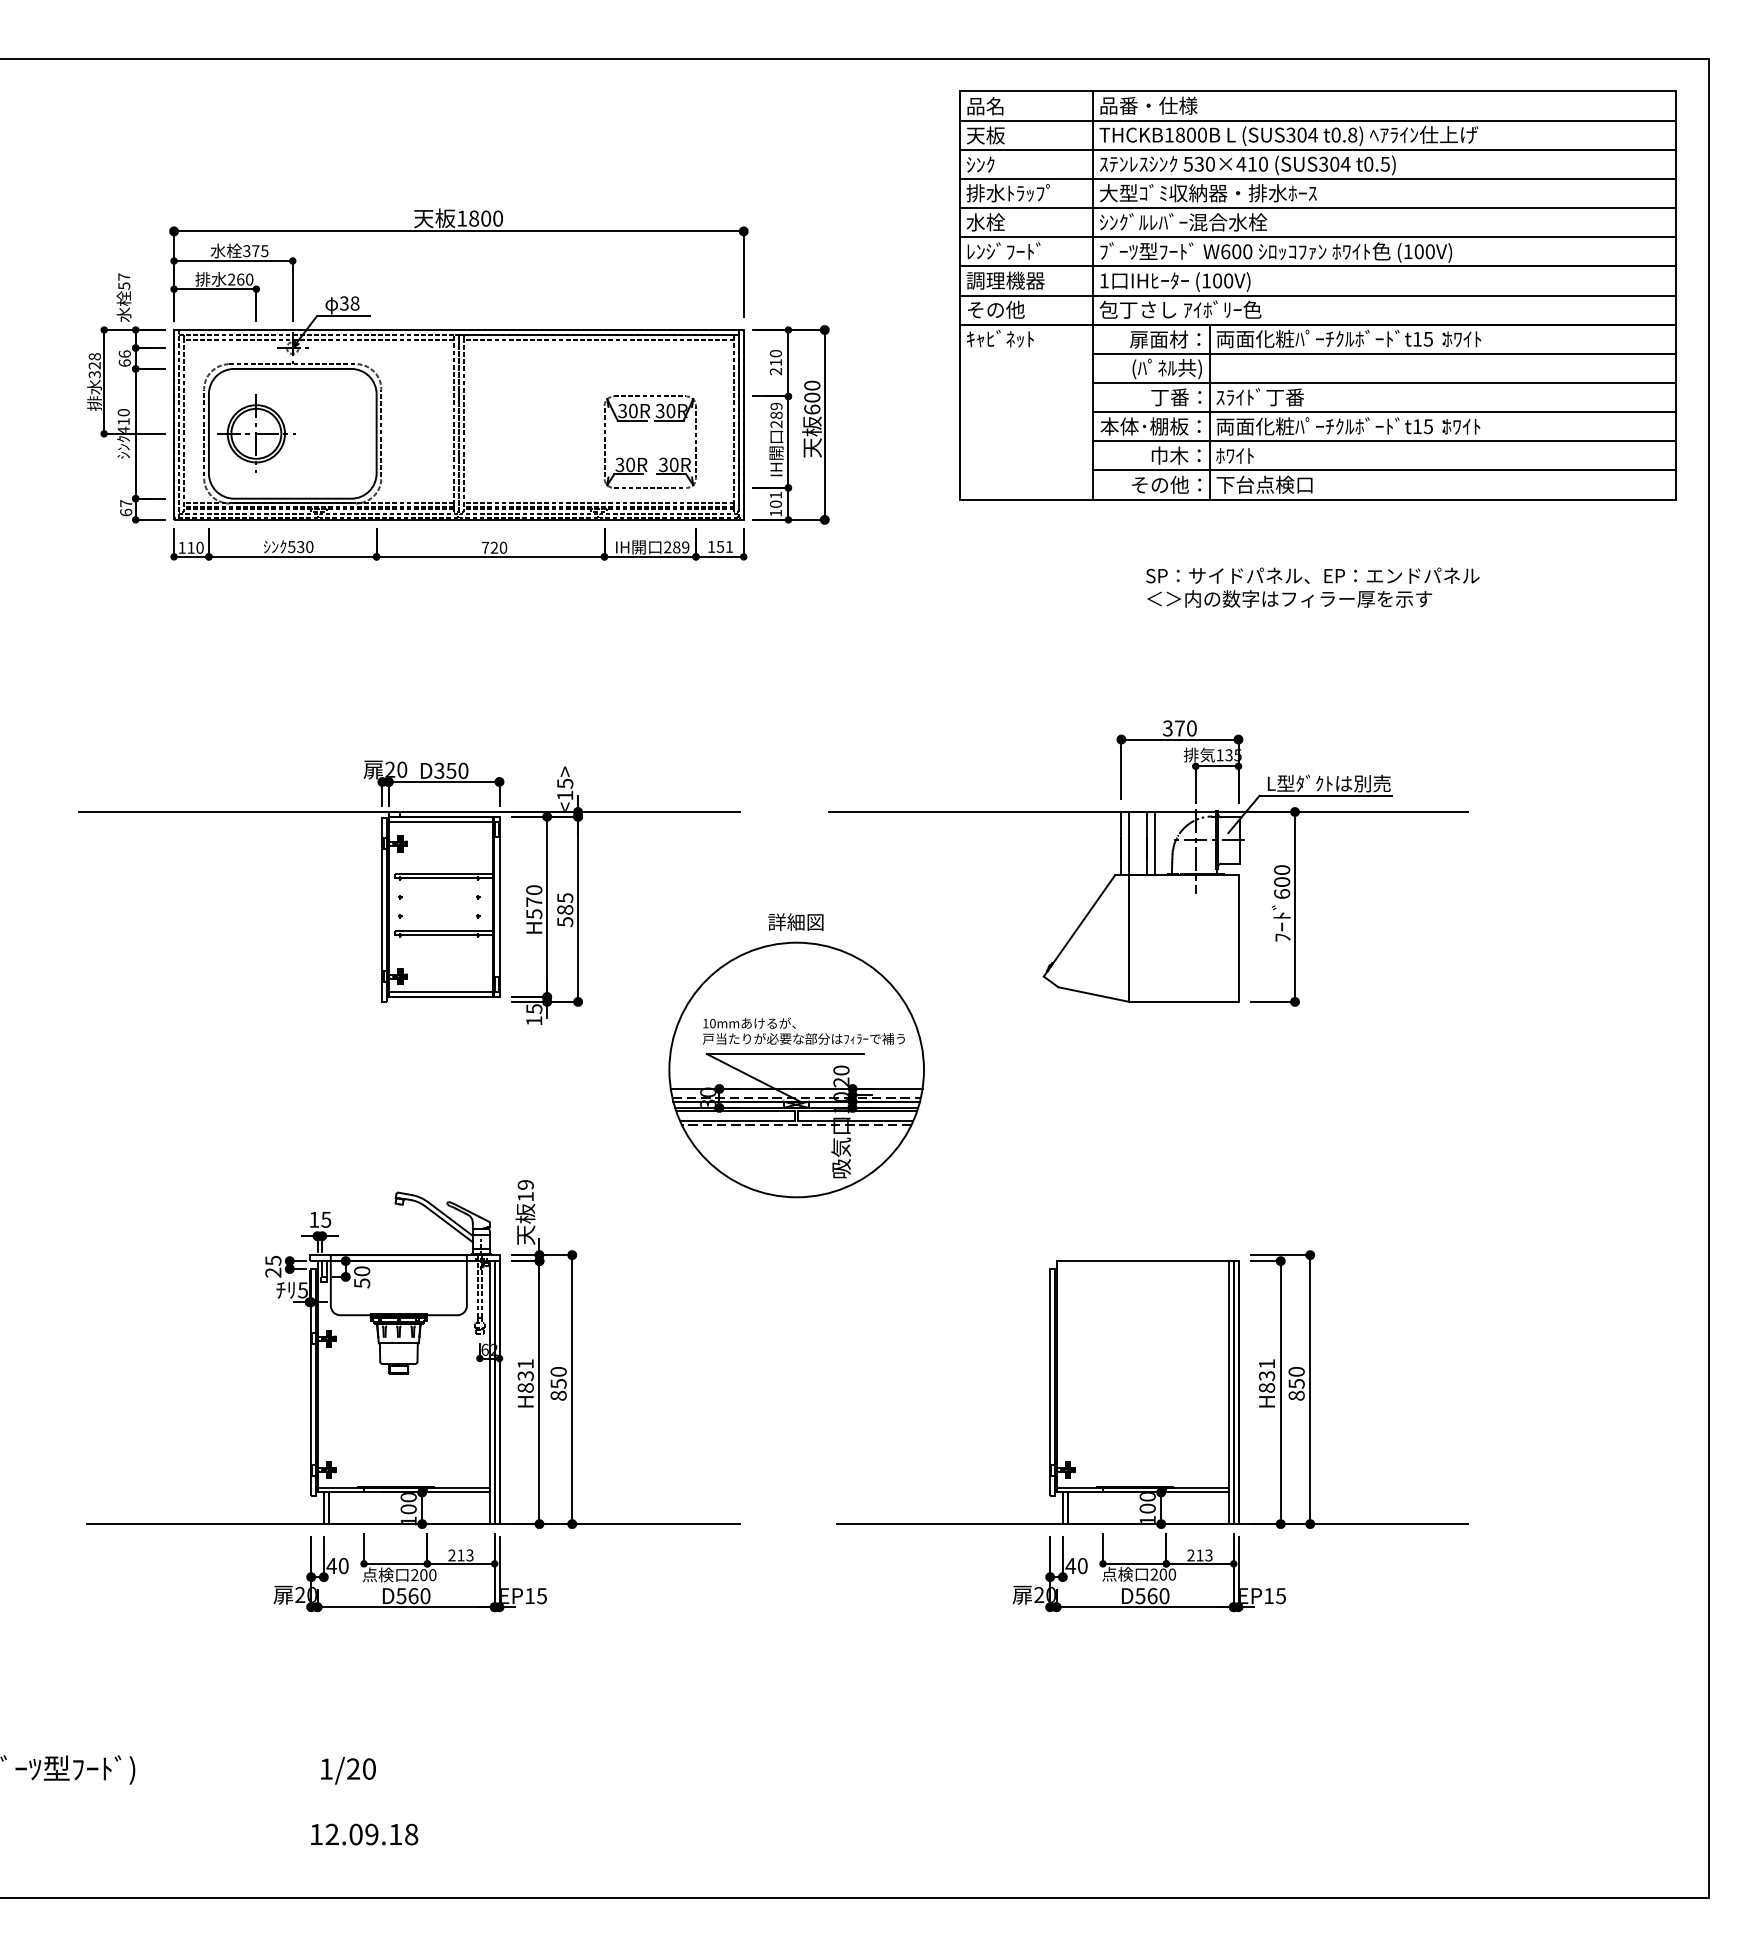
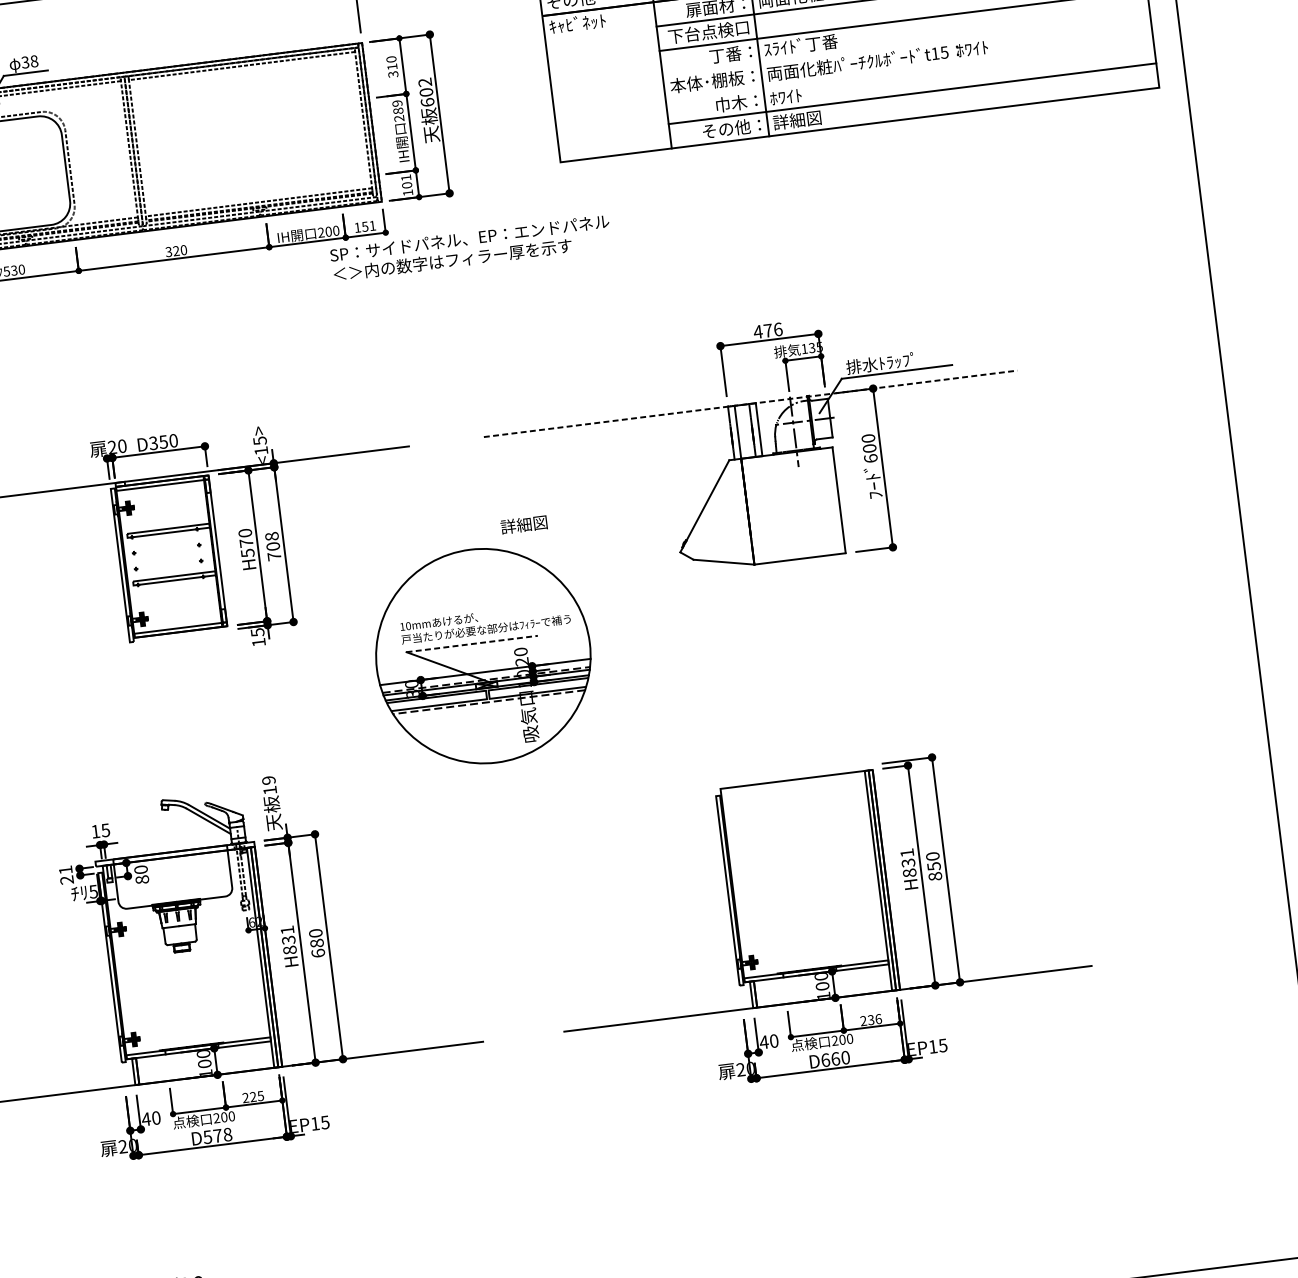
text: (1153, 368) -> (708, 32), (ﾊﾟﾈﾙ共) -> 下台点検口
text: (775, 371) -> (392, 74), 210 -> 310
text: (812, 385) -> (425, 82), 600 -> 602
line: (1384, 412) -> (906, 45), removed
line: (1384, 441) -> (909, 69), removed
part: (645, 458) -> (293, 160), removed
text: (1264, 484) -> (813, 117), 下台点検口 -> 詳細図
text: (485, 547) -> (168, 251), 720 -> 320
text: (681, 547) -> (332, 231), 289 -> 200
text: (1312, 587) -> (470, 248), moved
text: (1179, 728) -> (767, 330), 370 -> 476
text: (1328, 783) -> (898, 361), L型ﾀﾞｸﾄは別売 -> 排水ﾄﾗｯﾌﾟ
line: (1149, 812) -> (751, 404), solid -> dashed
text: (565, 910) -> (273, 546), 585 -> 708
text: (795, 921) -> (523, 524), moved
line: (785, 1054) -> (472, 644), solid -> dashed
text: (273, 1260) -> (65, 869), 25 -> 21
text: (362, 1283) -> (142, 879), 50 -> 80
text: (558, 1389) -> (317, 948), 850 -> 680
text: (465, 1555) -> (257, 1096), 213 -> 225
text: (1204, 1555) -> (874, 1019), 213 -> 236
text: (419, 1596) -> (222, 1135), D560 -> D578
text: (1140, 1596) -> (825, 1060), D560 -> D660

